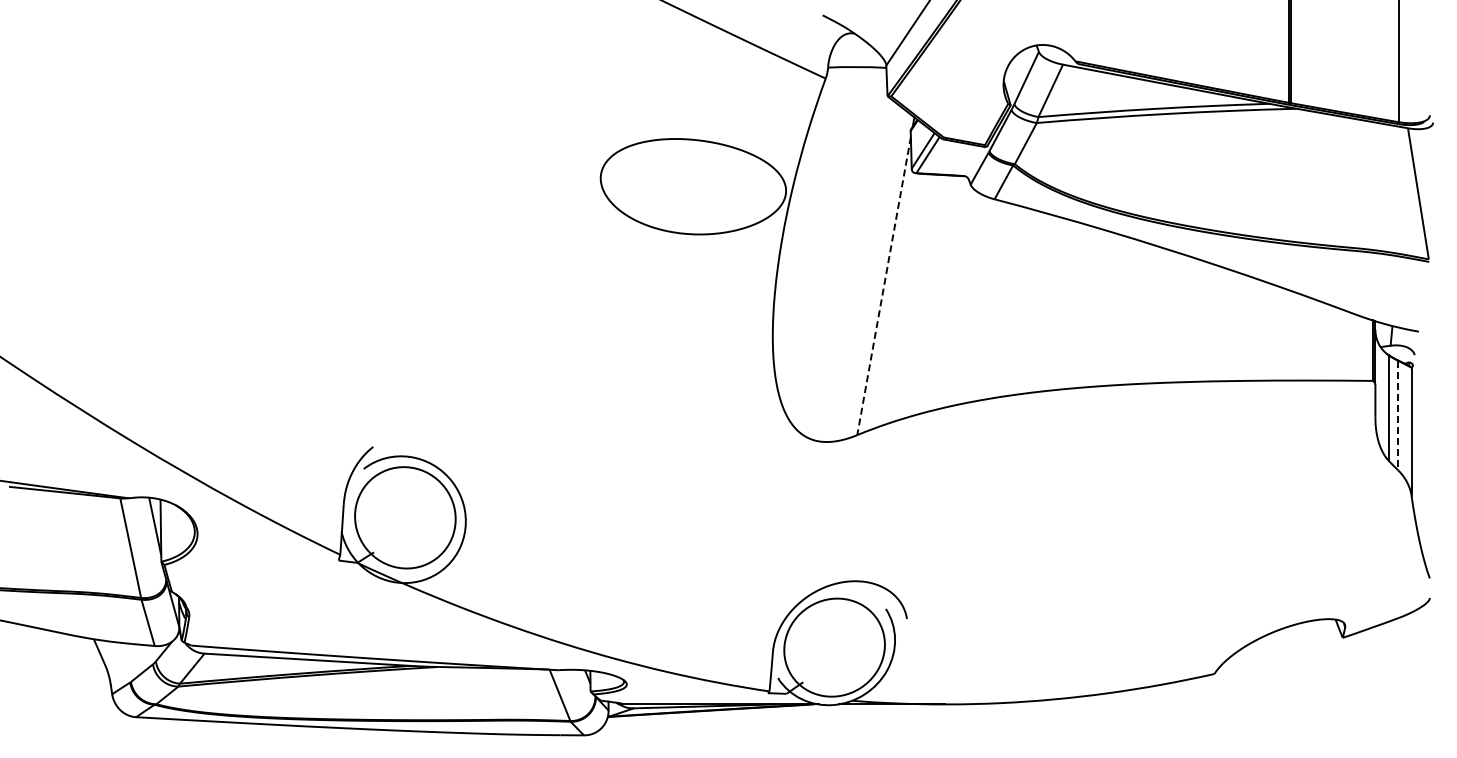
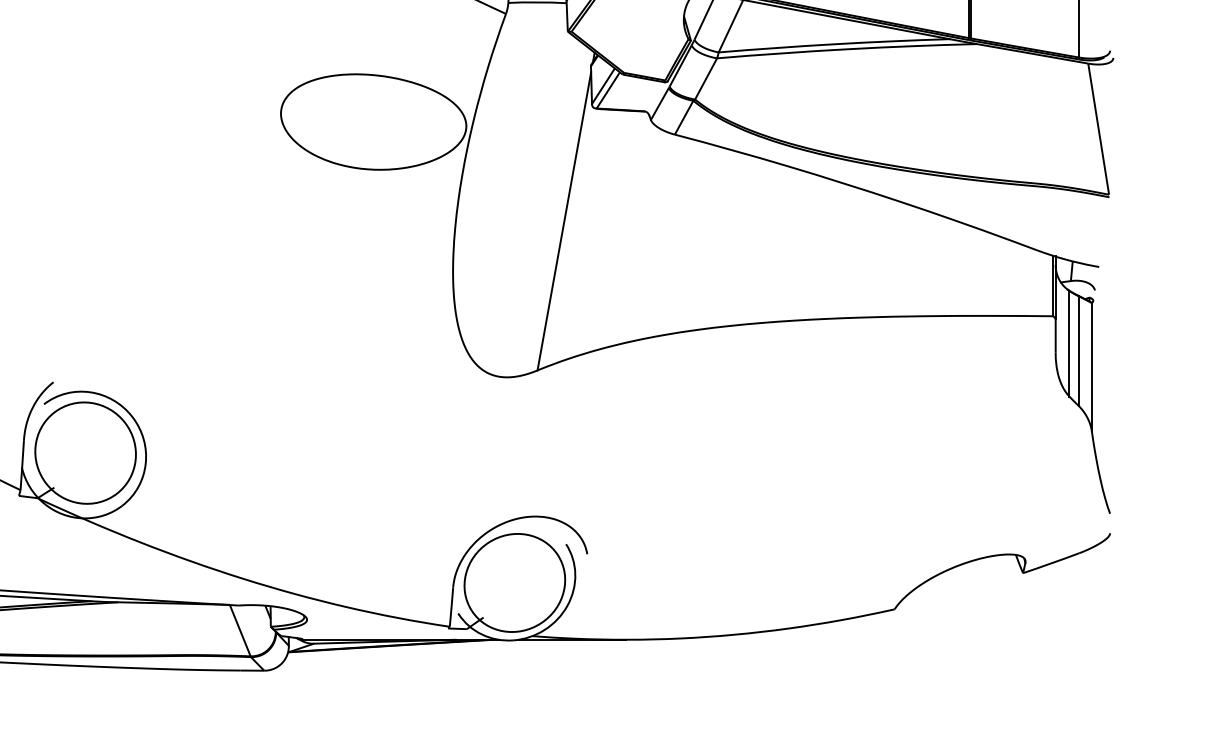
line: (884, 286) -> (564, 221), dashed -> solid
line: (1398, 415) -> (1078, 350), dashed -> solid

